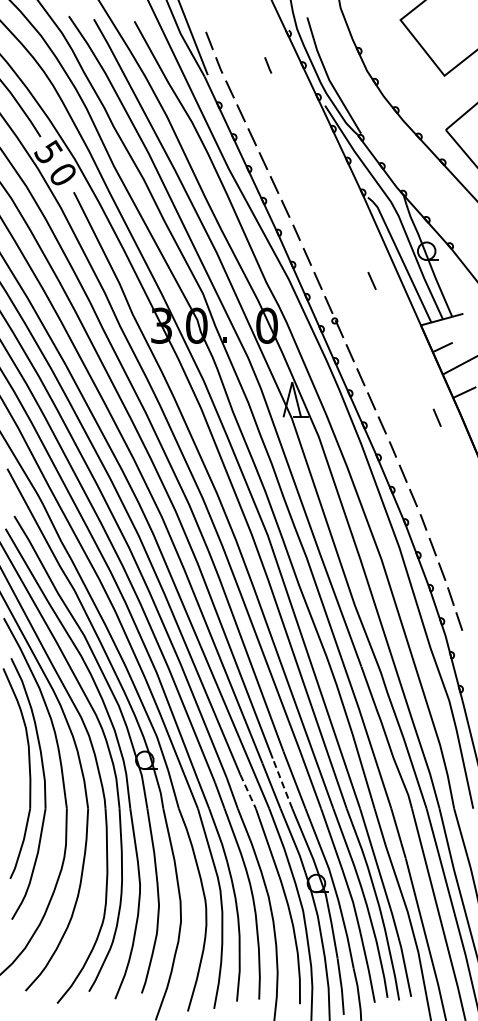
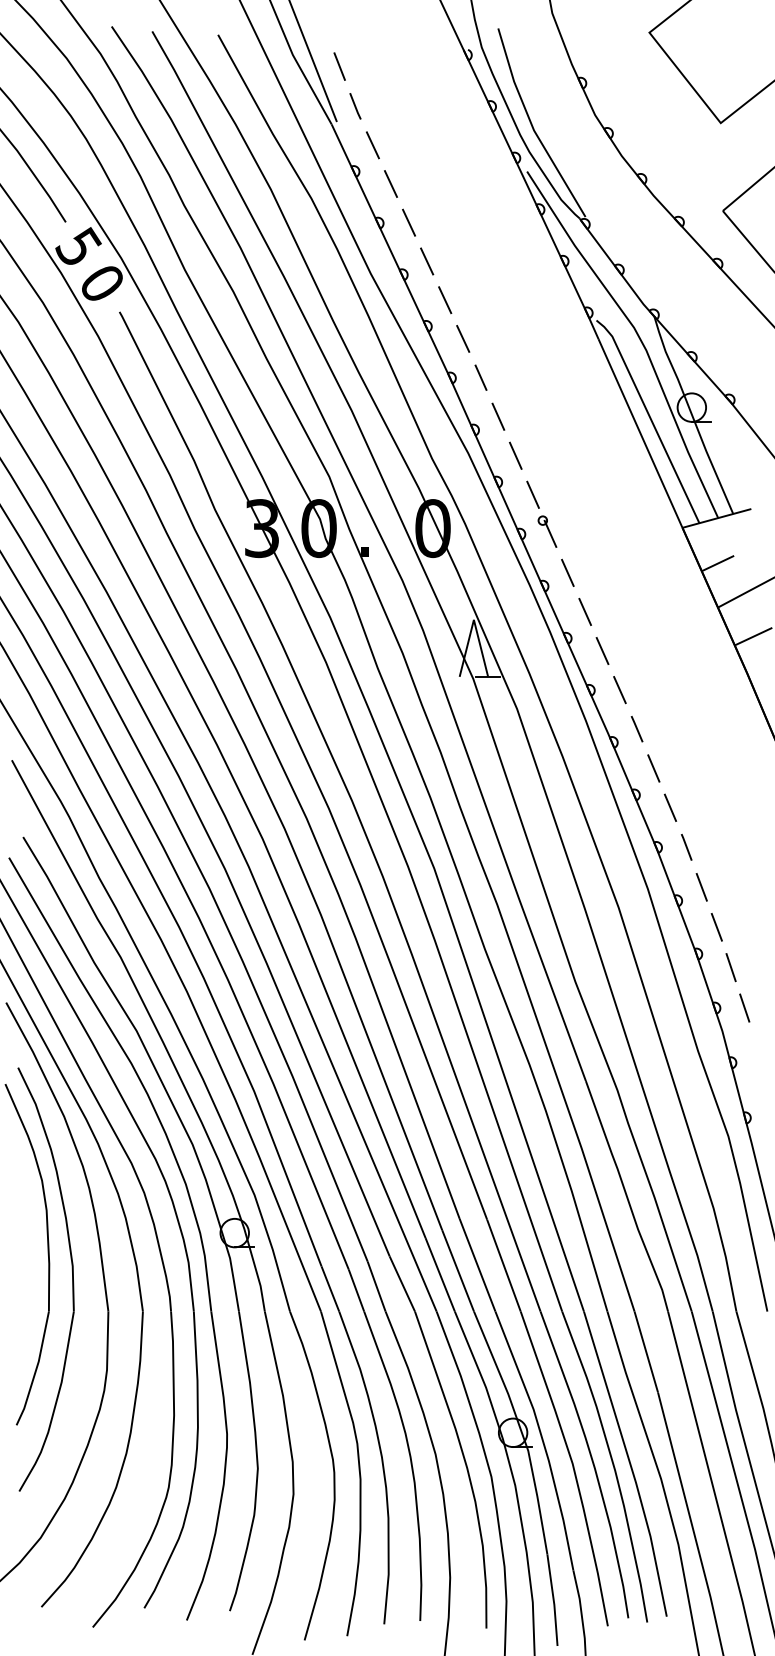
line: (268, 65) -> (435, 106), removed
line: (371, 280) -> (602, 455), removed
line: (436, 417) -> (707, 677), removed
line: (282, 783) -> (458, 1270), dashed -> solid
line: (248, 791) -> (402, 1283), dashed -> solid

